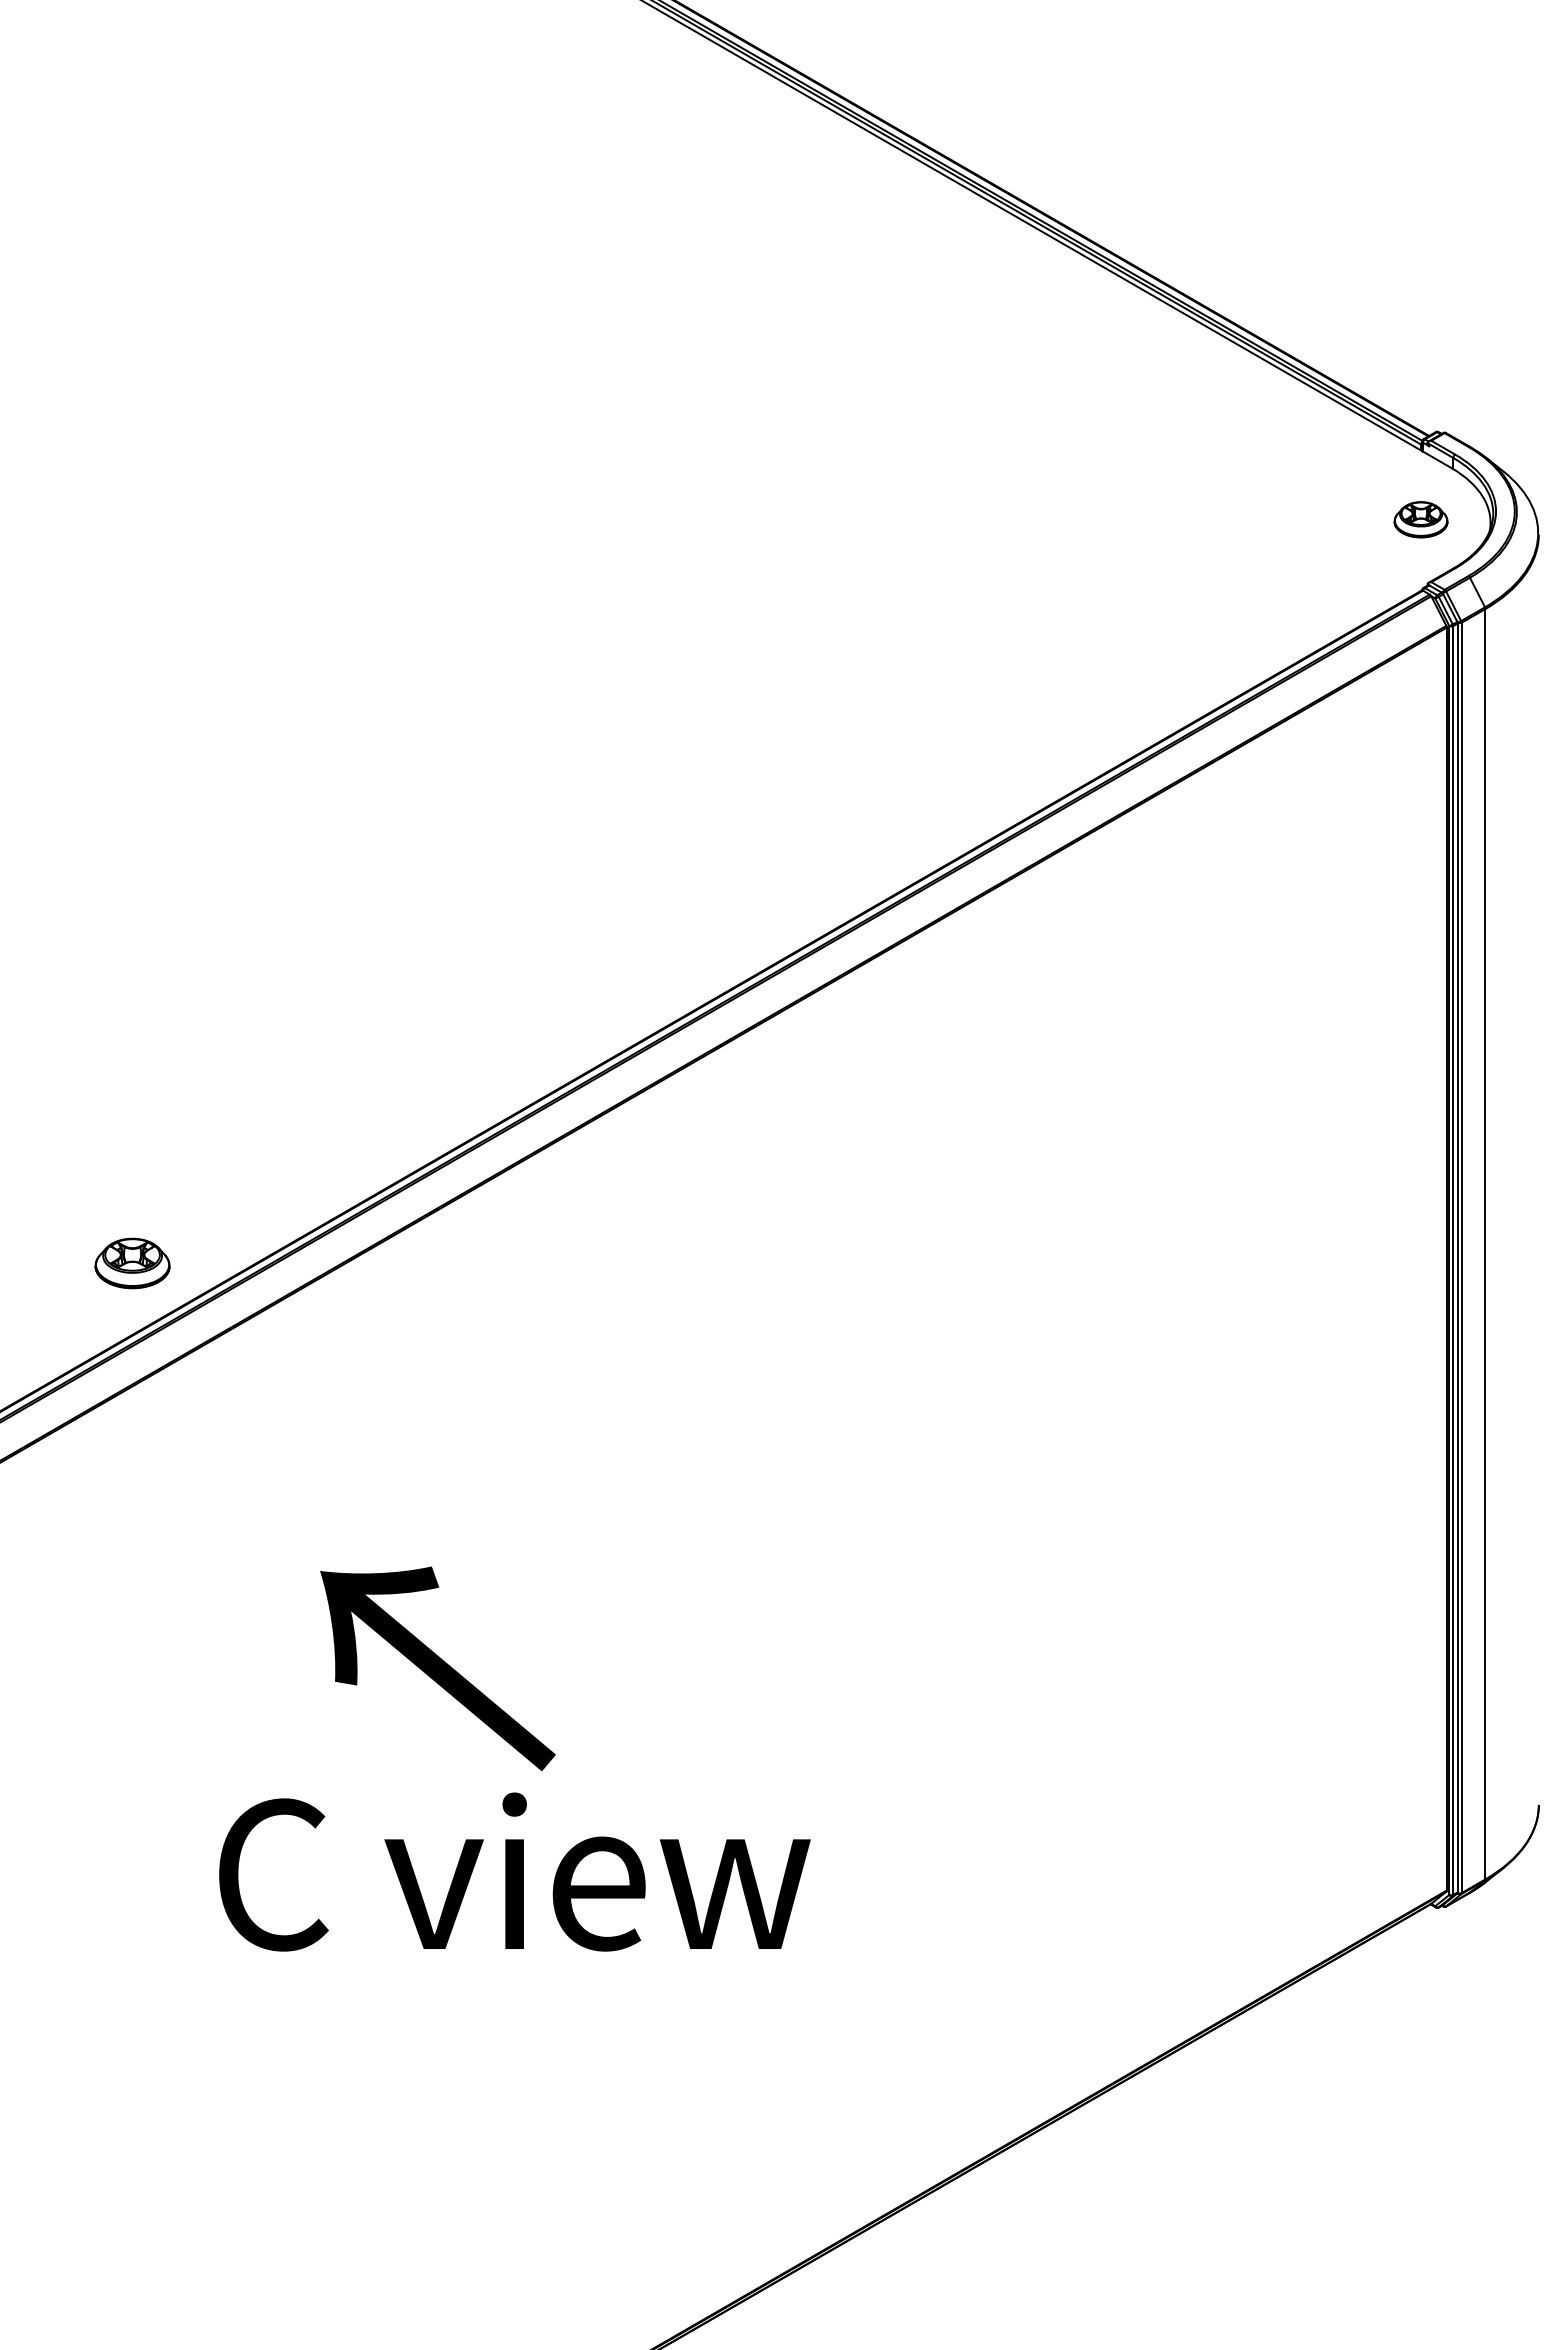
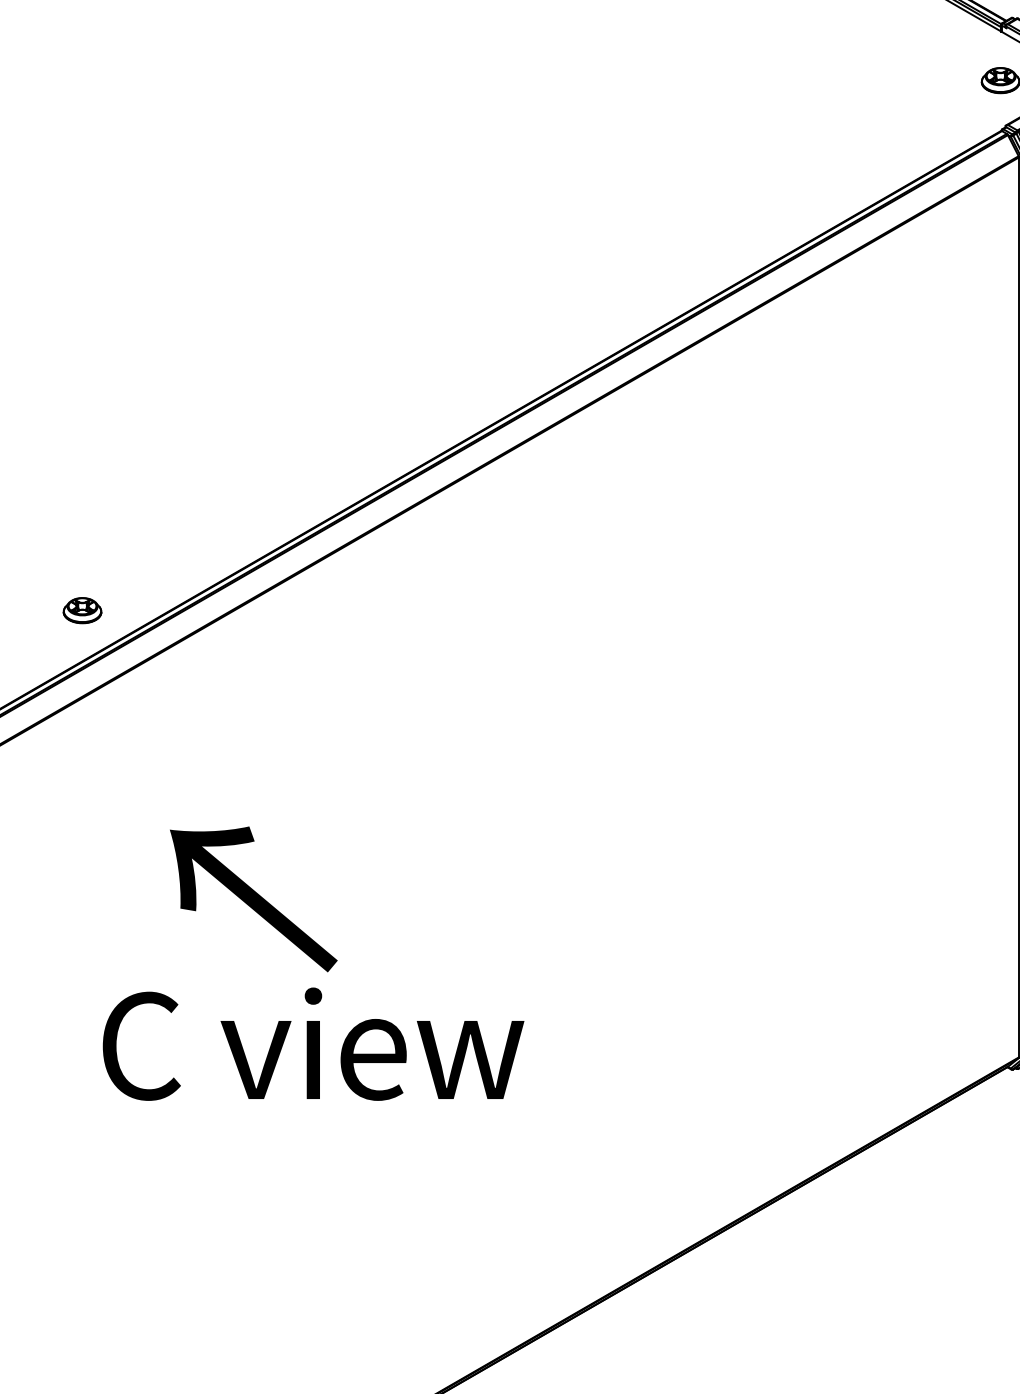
part: (132, 1263) -> (82, 610), size x0.71
text: (437, 1668) -> (253, 899), moved
text: (514, 1871) -> (313, 1043), moved

